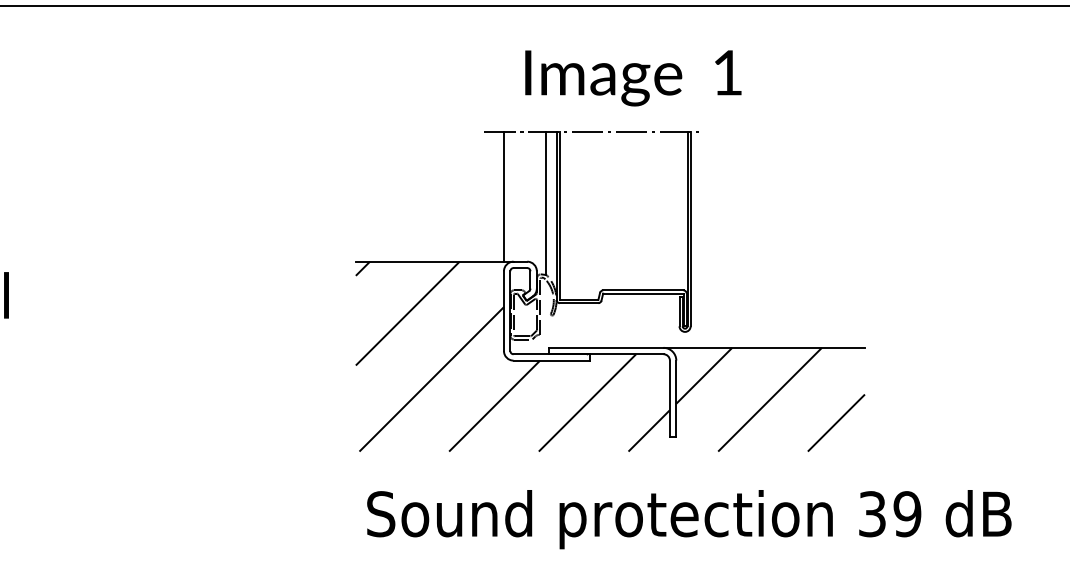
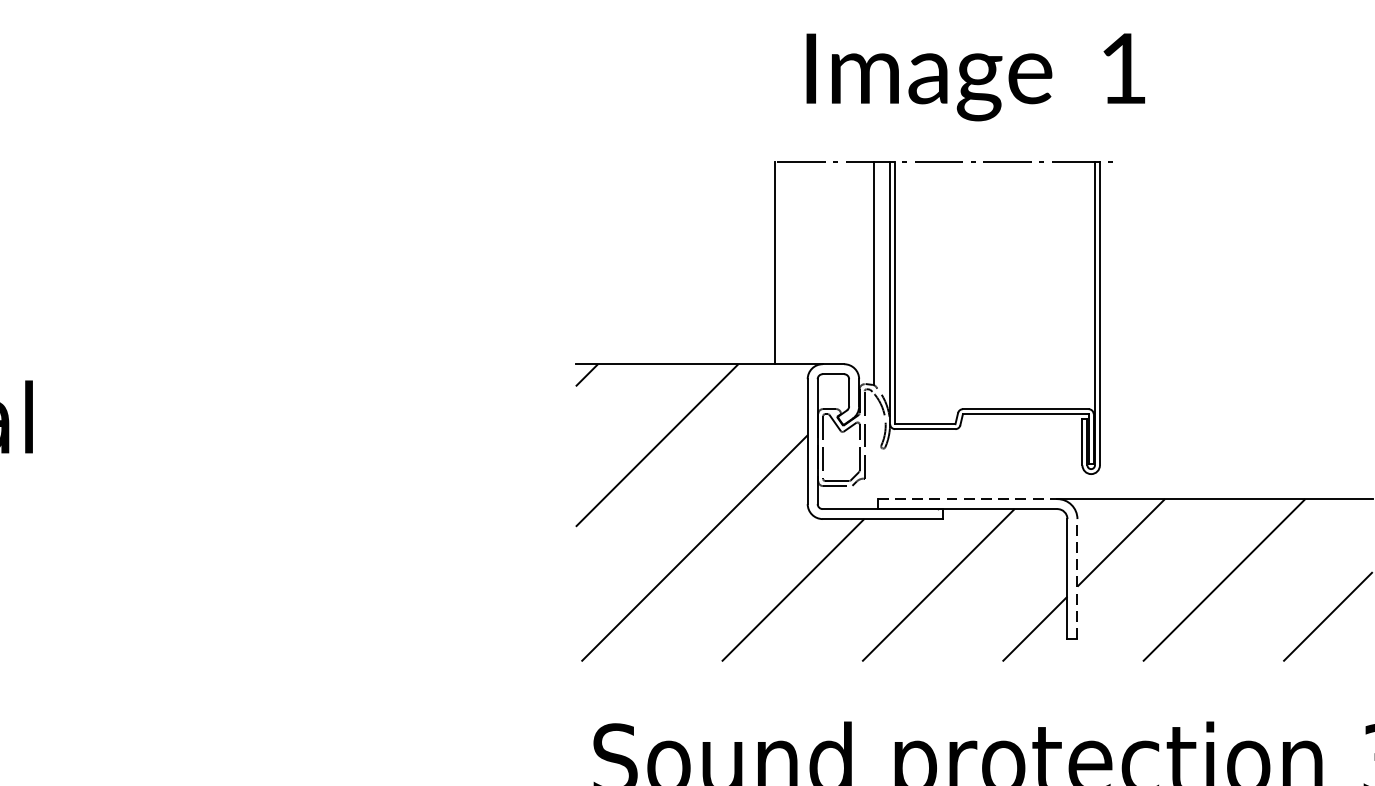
text: (633, 78) -> (975, 77), moved
line: (503, 196) -> (774, 262), moved
line: (607, 347) -> (969, 498), solid -> dashed
line: (676, 398) -> (1077, 578), solid -> dashed

